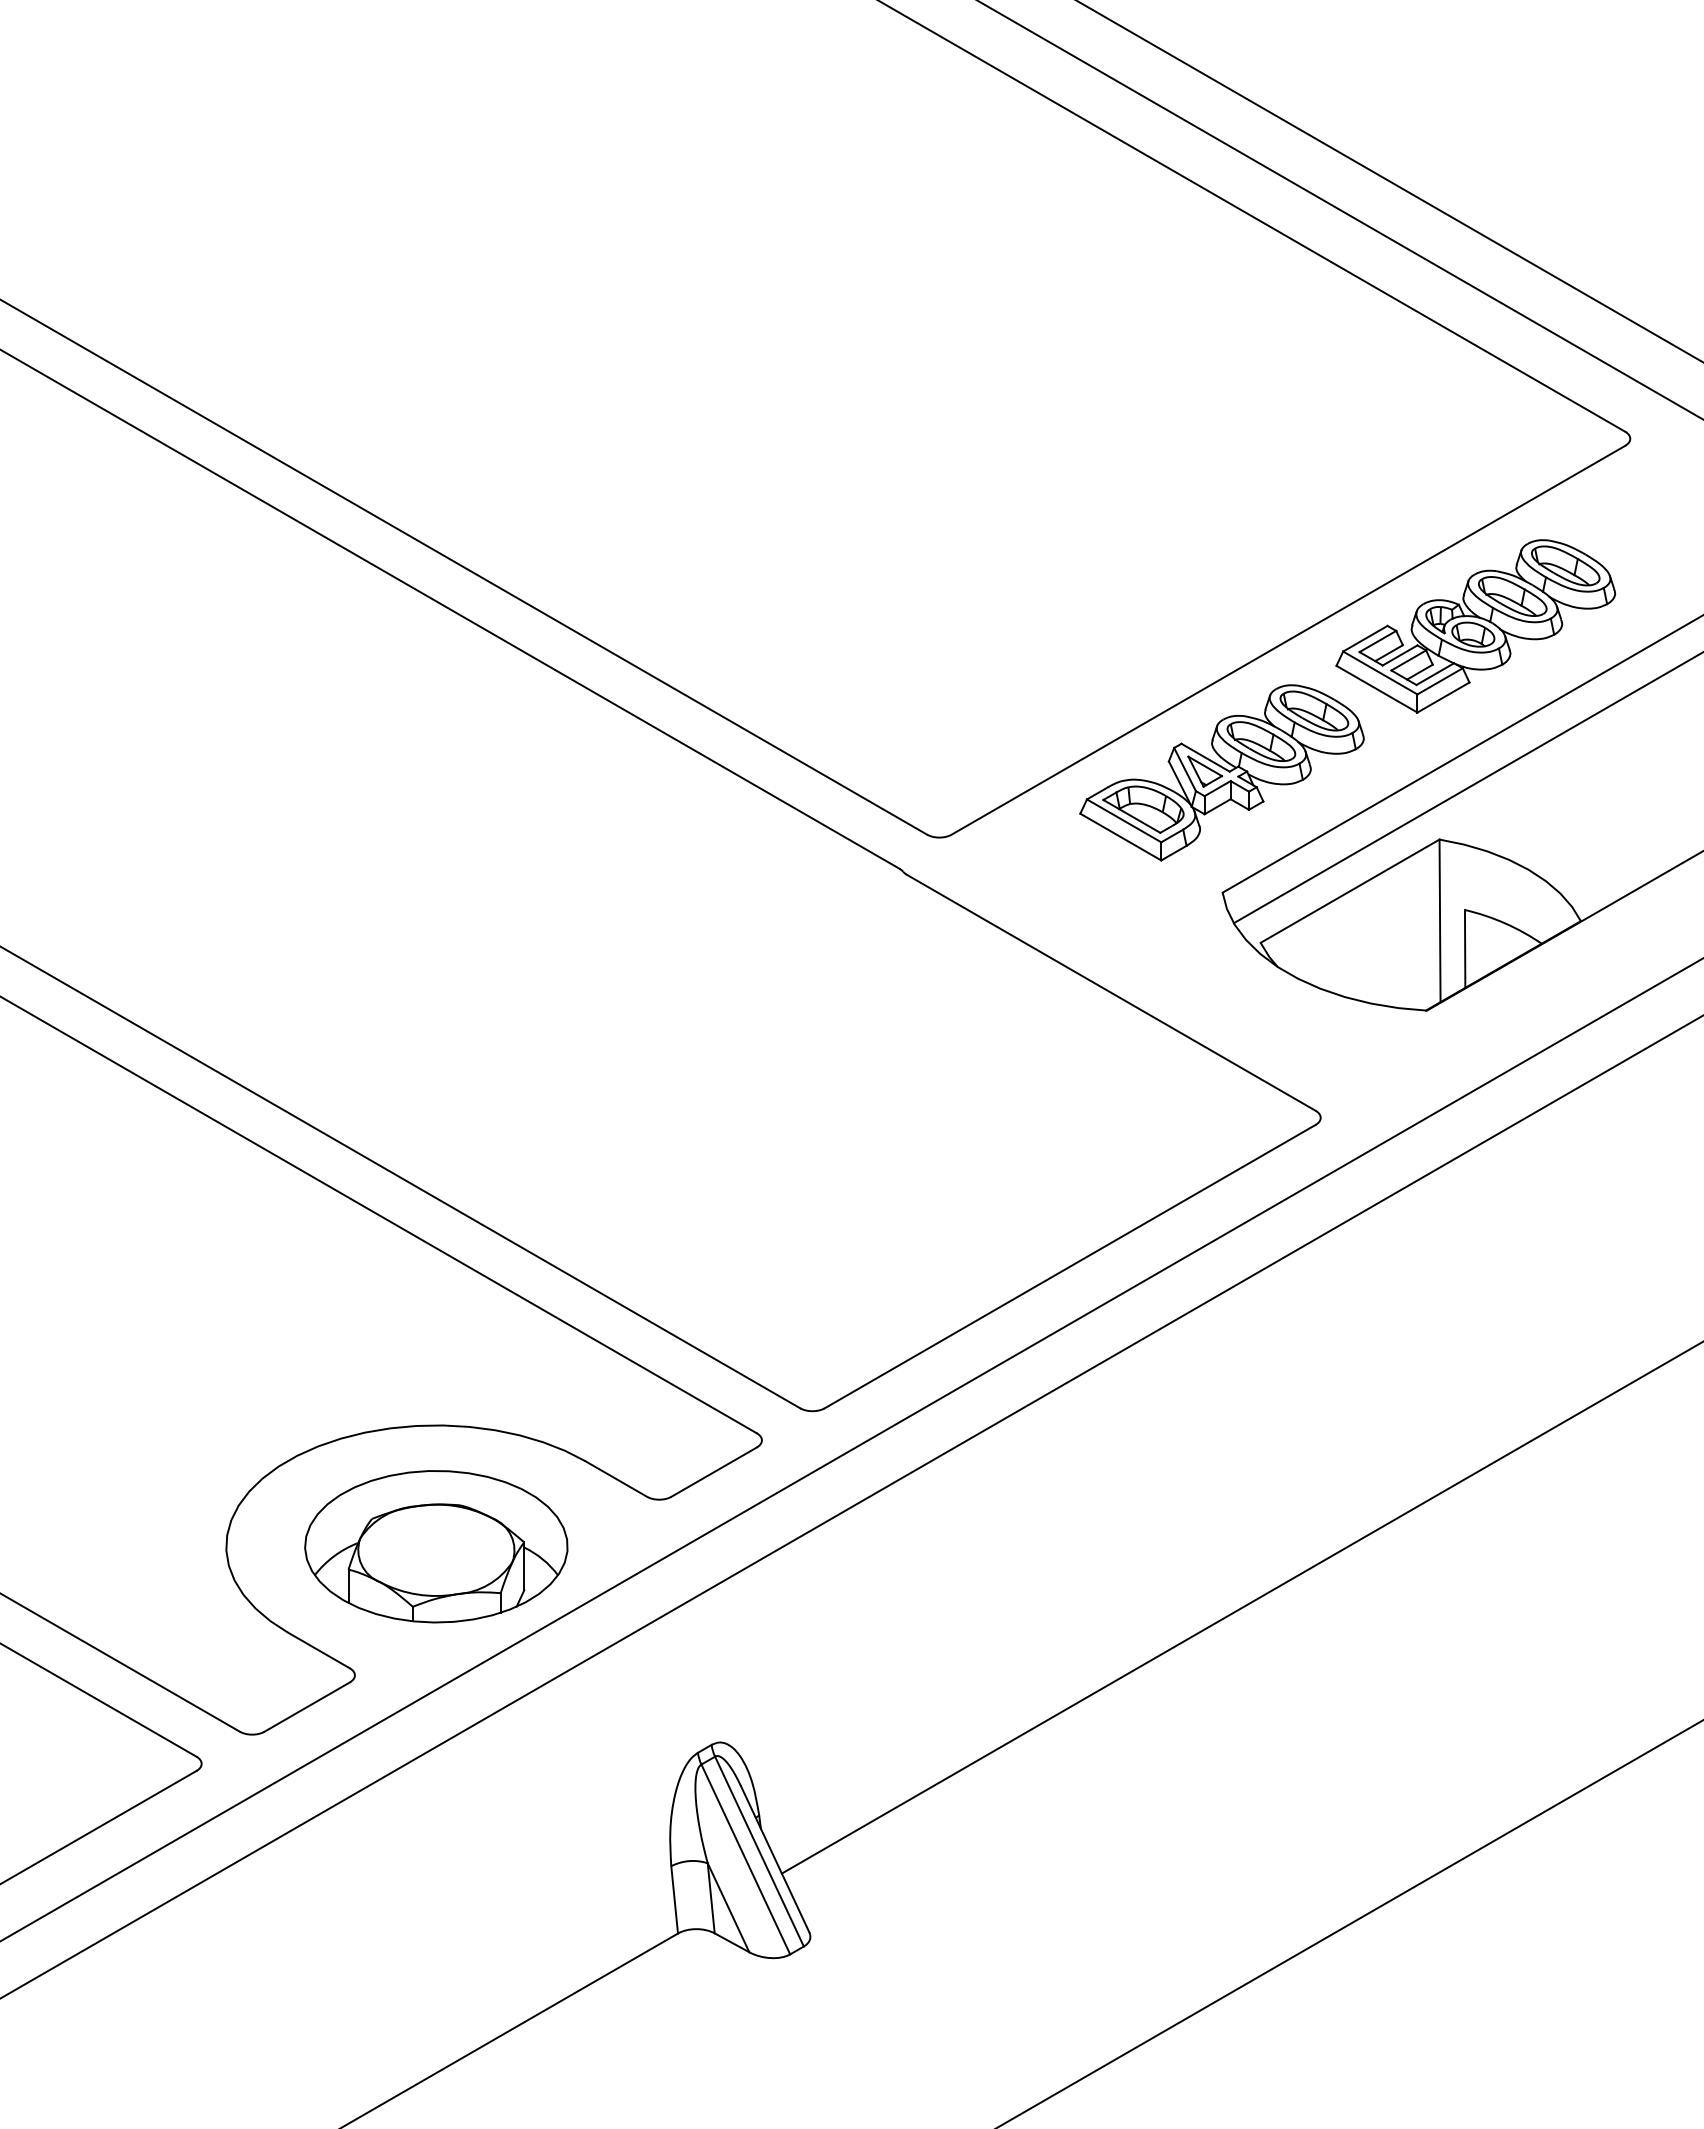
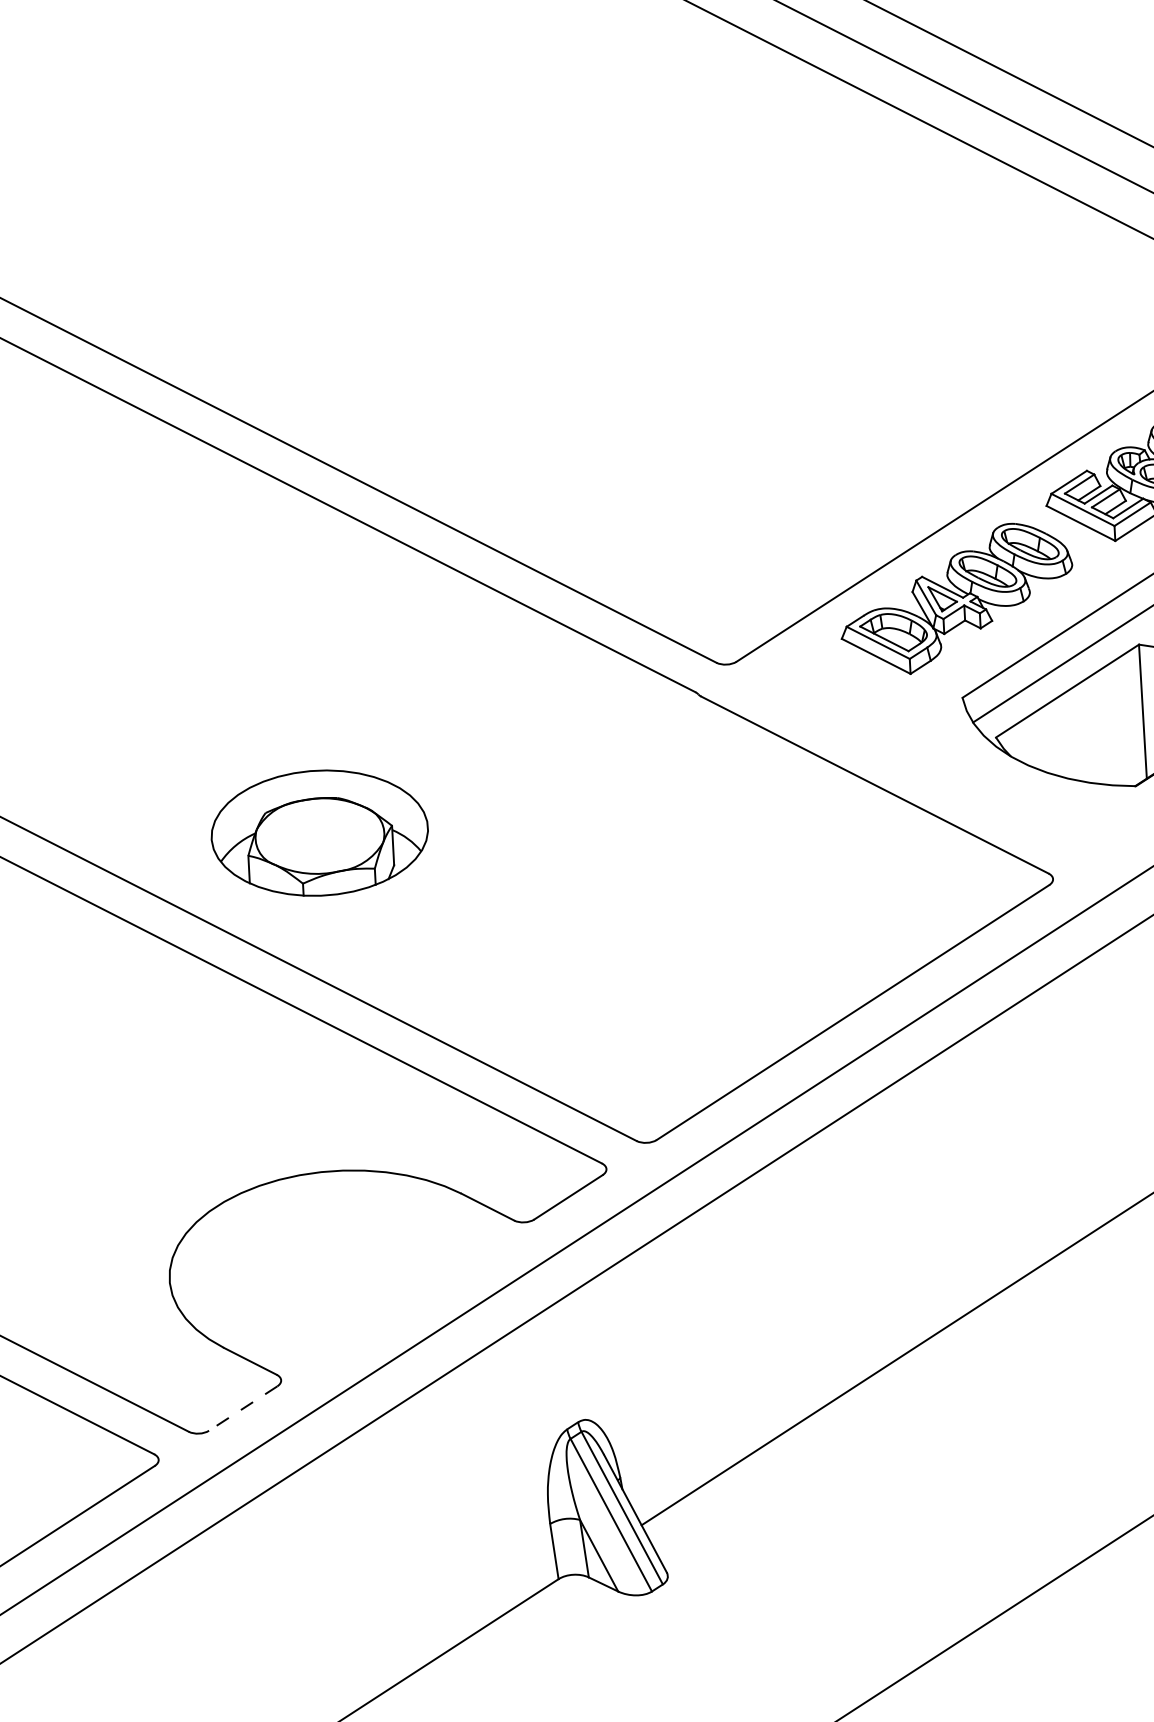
part: (436, 1546) -> (319, 832), moved
line: (306, 1707) -> (242, 1408), solid -> dashed

